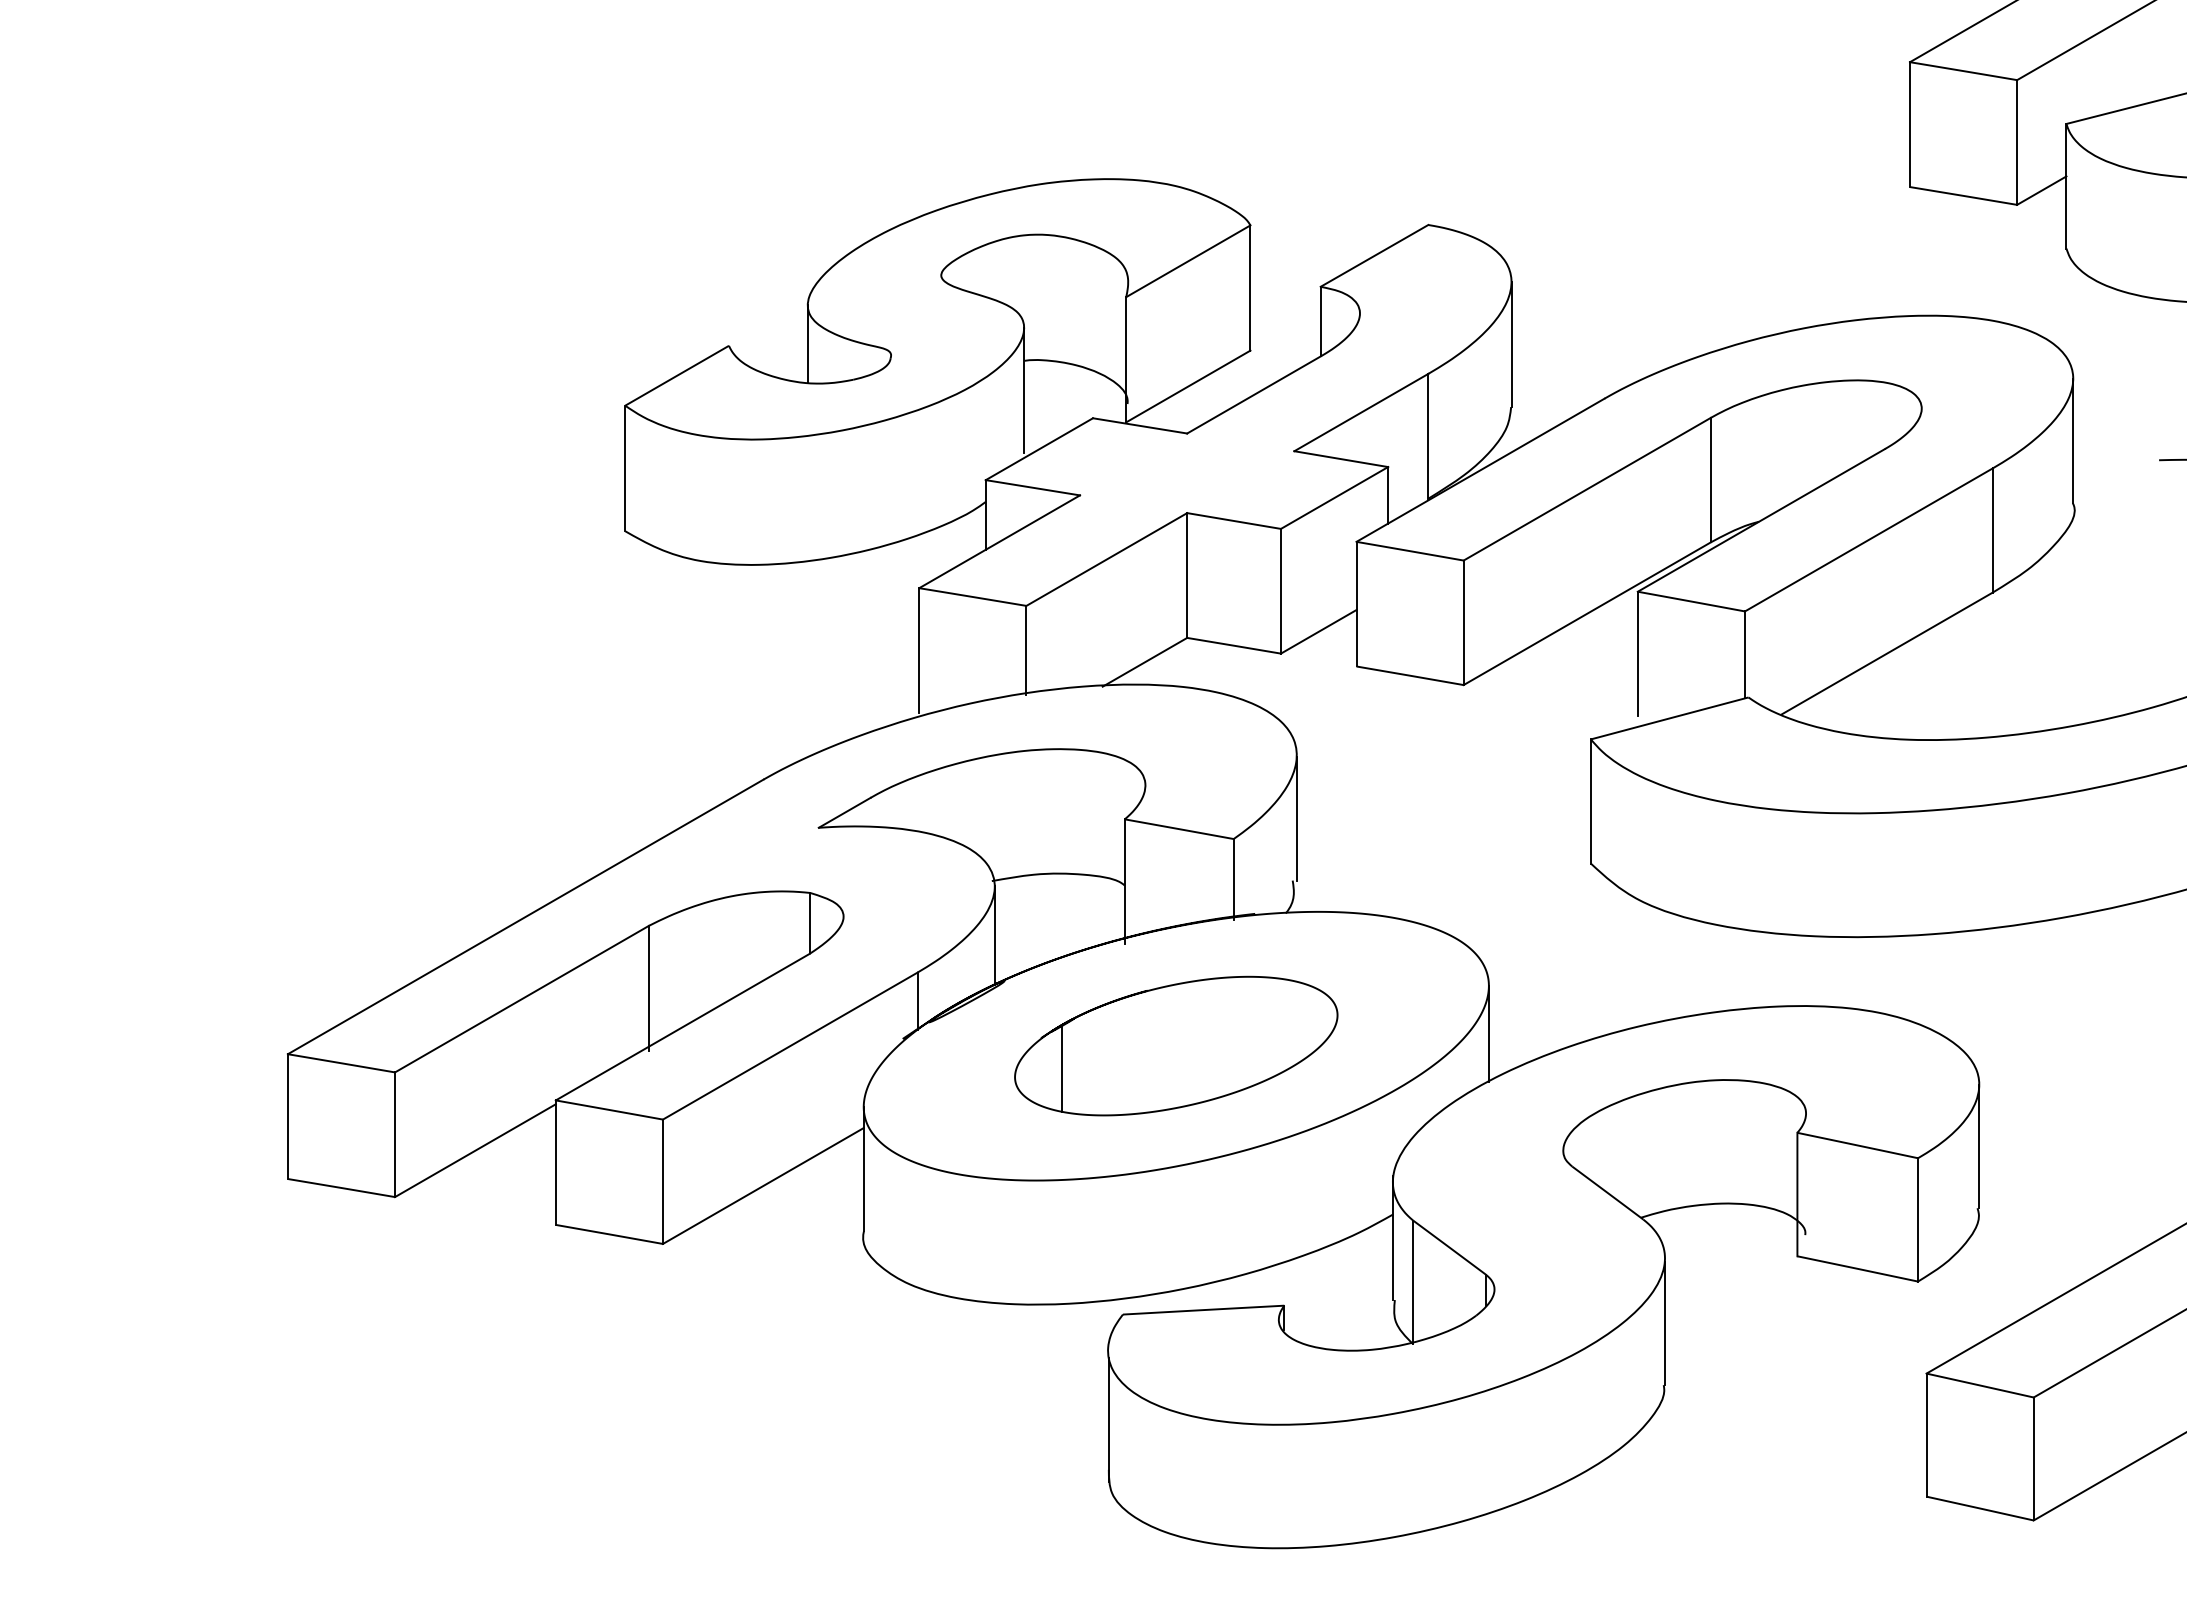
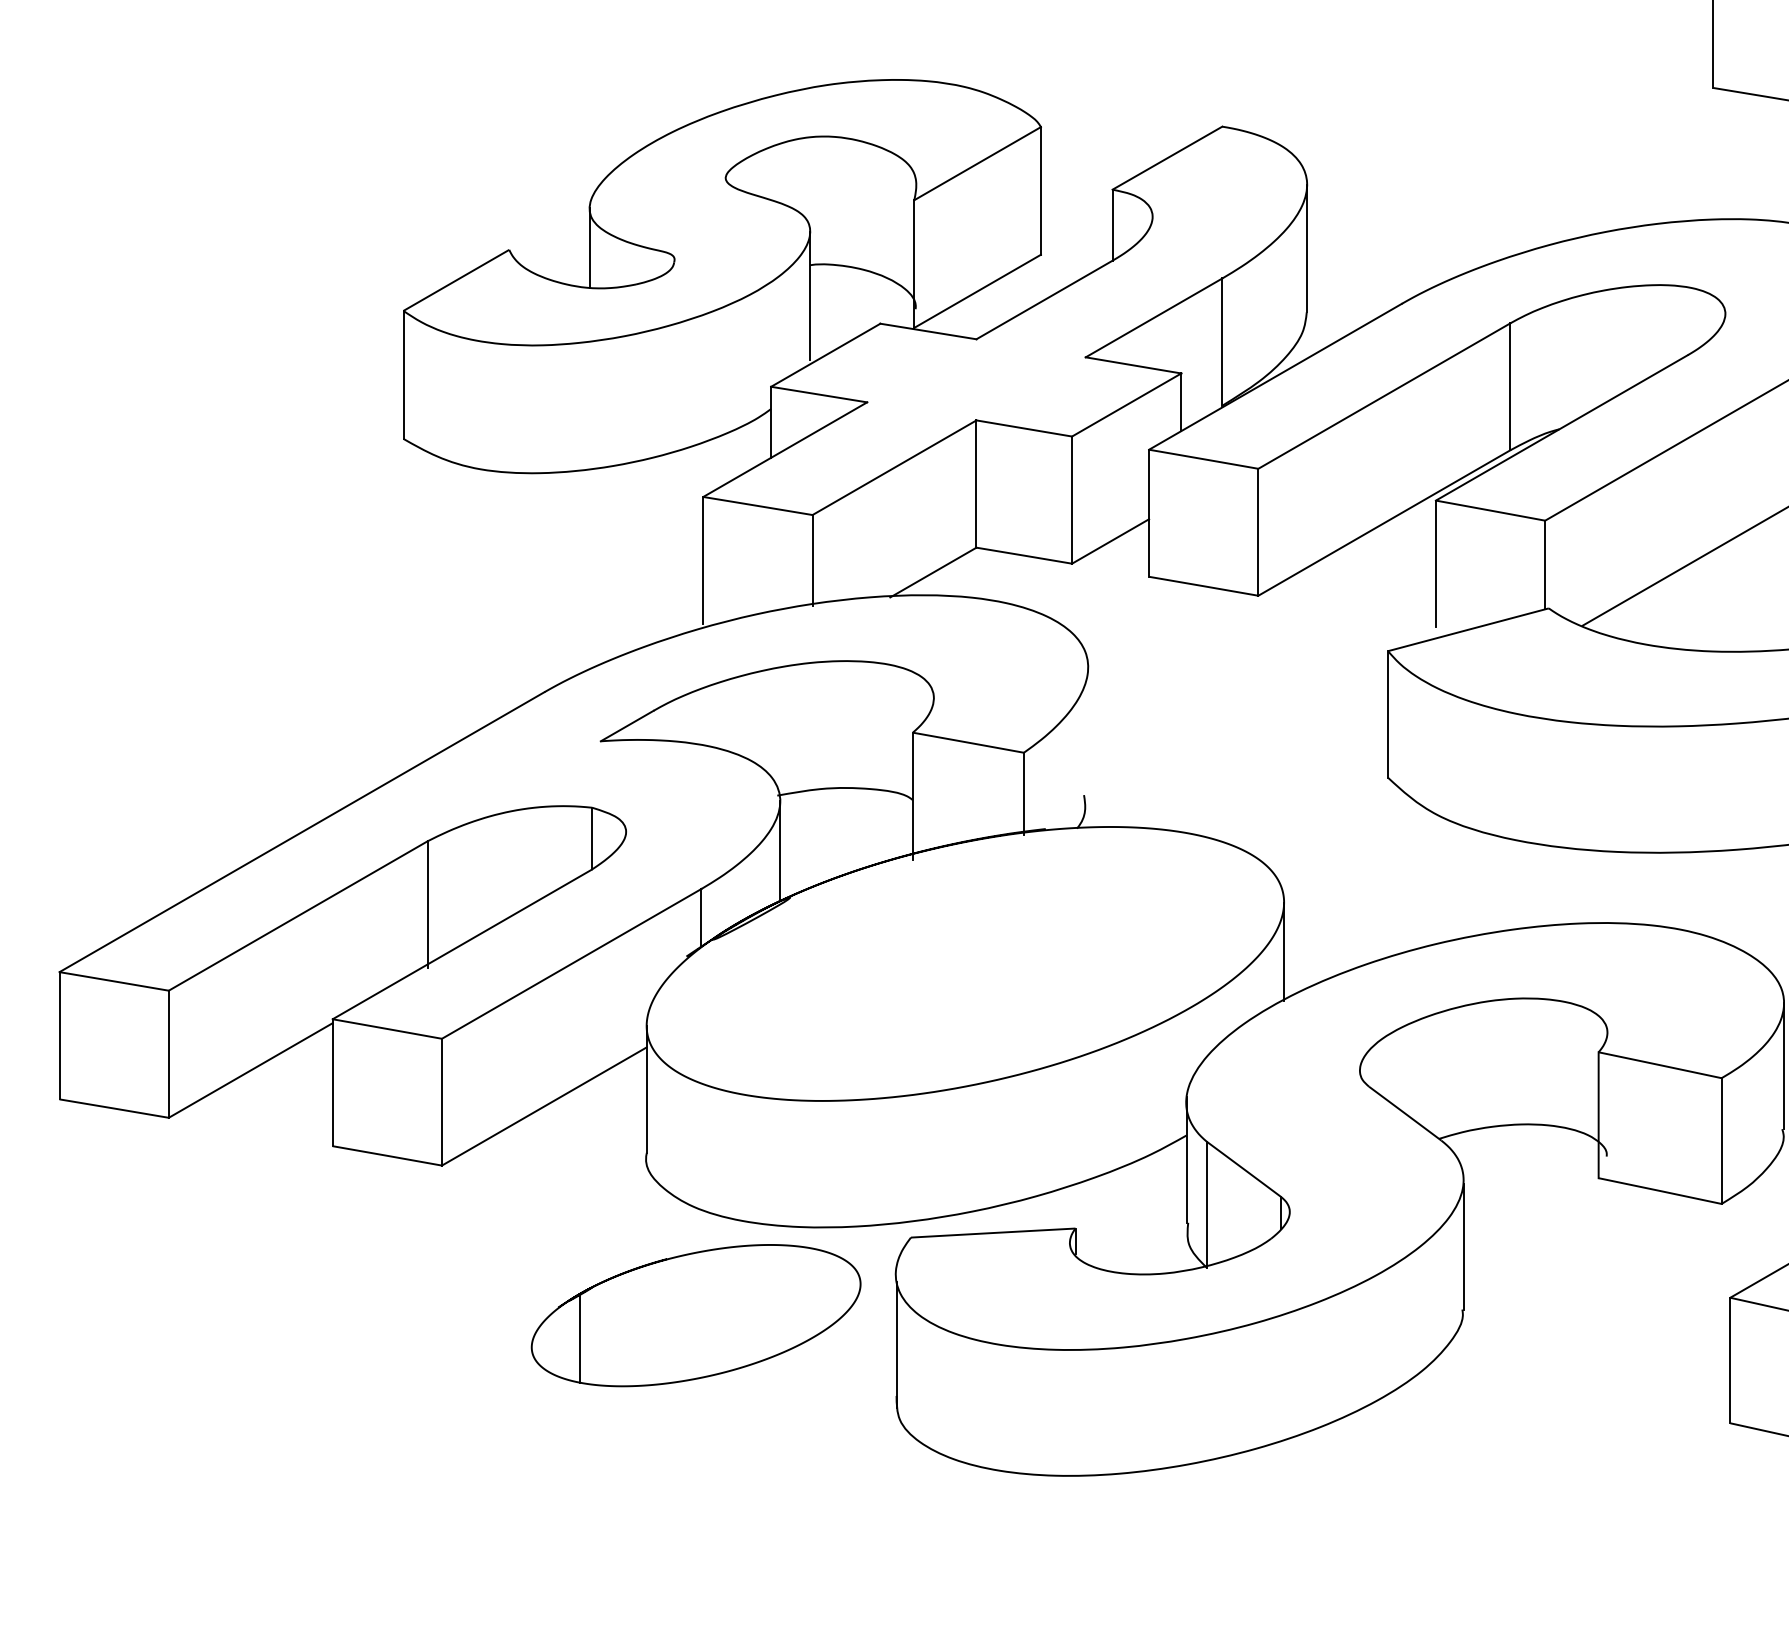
line: (1296, 818) -> (1087, 731), removed
part: (1176, 1045) -> (696, 1315), moved

